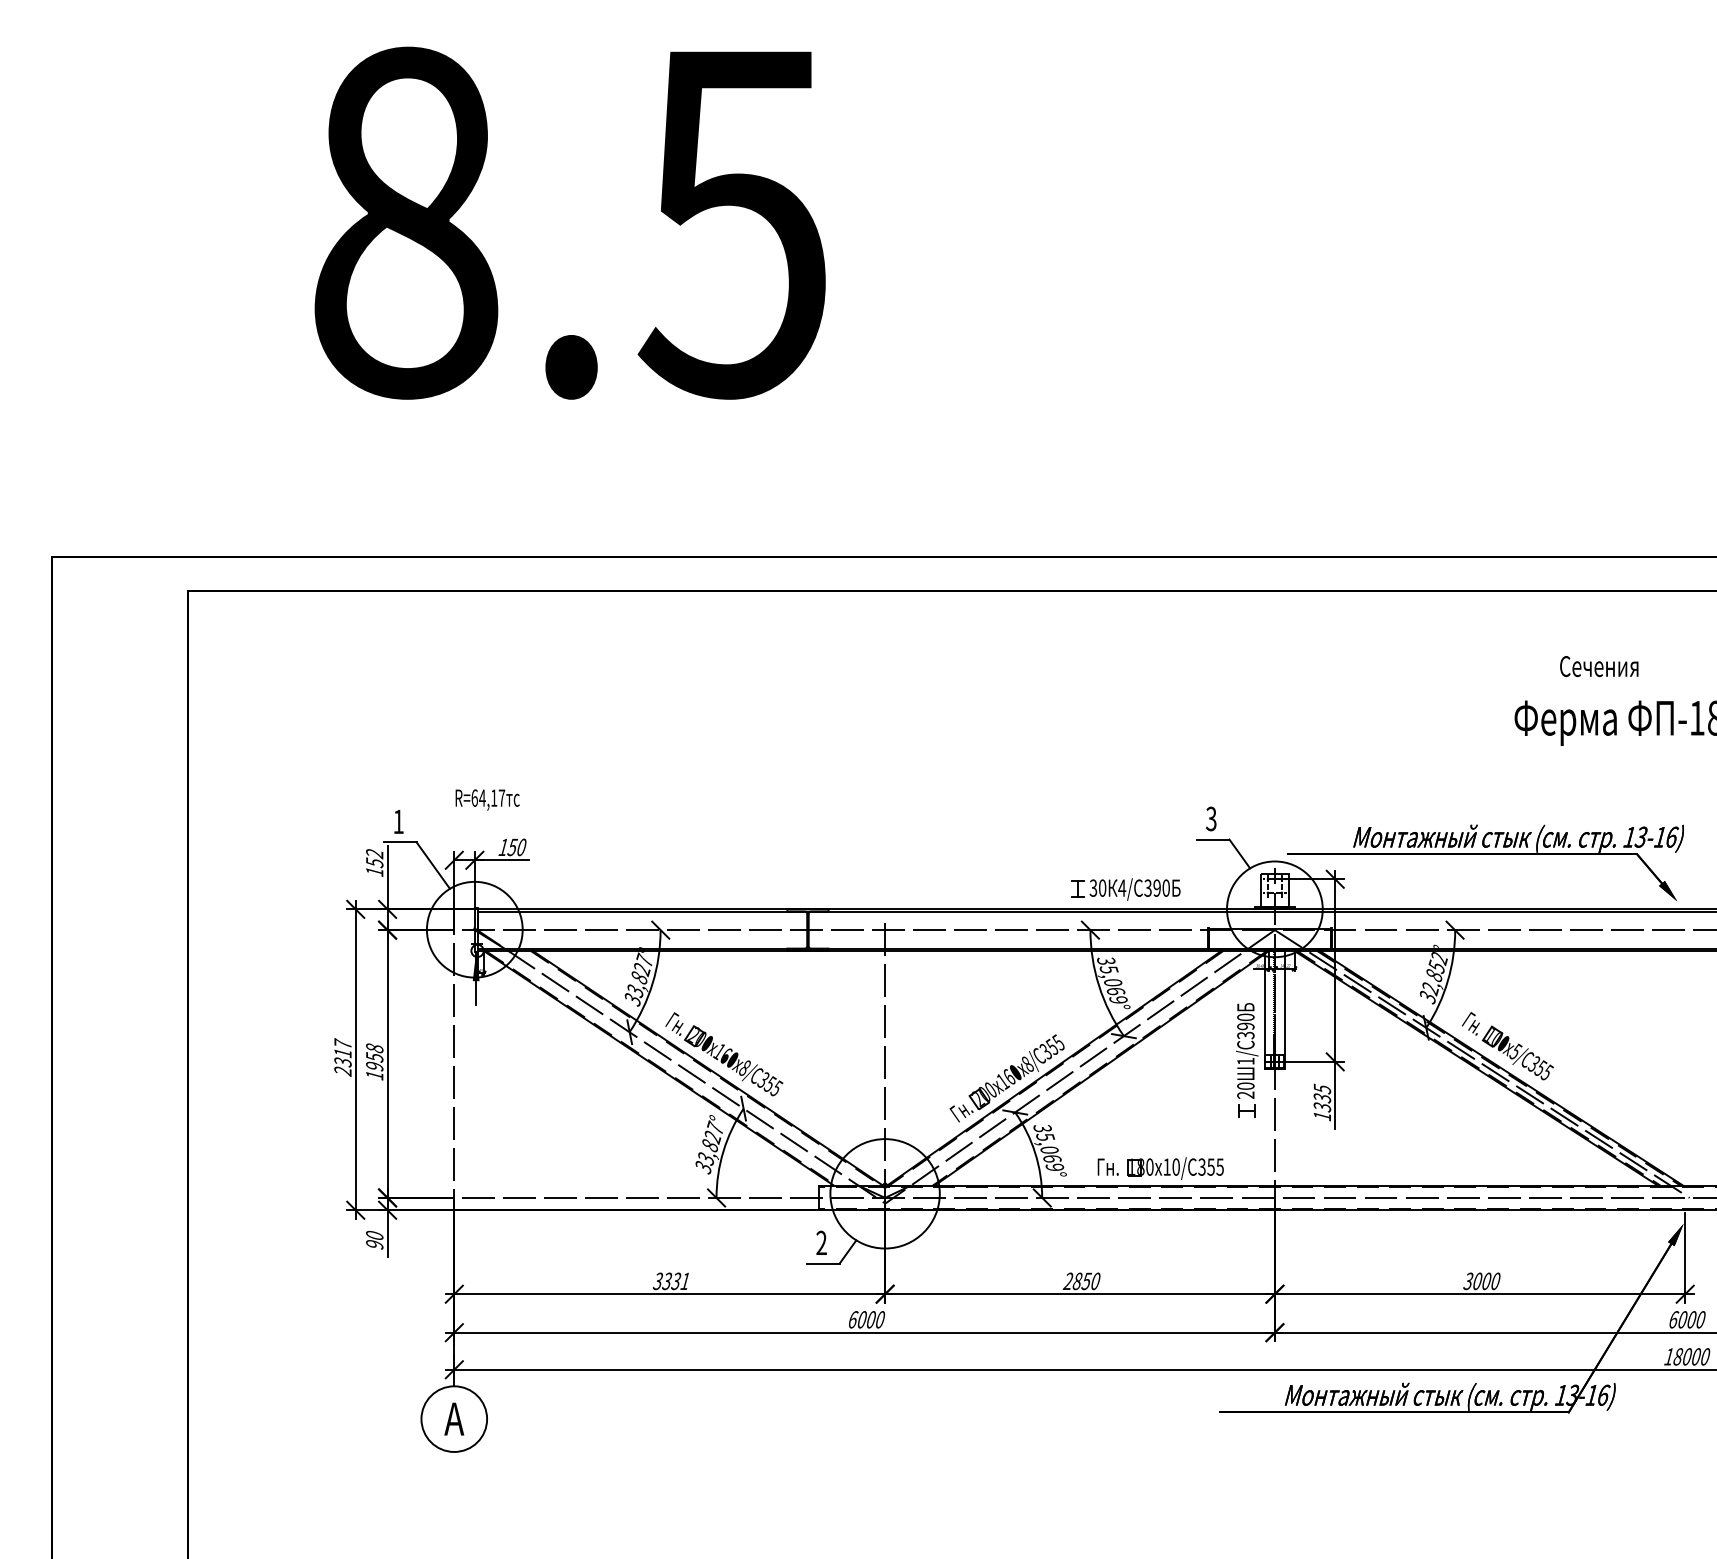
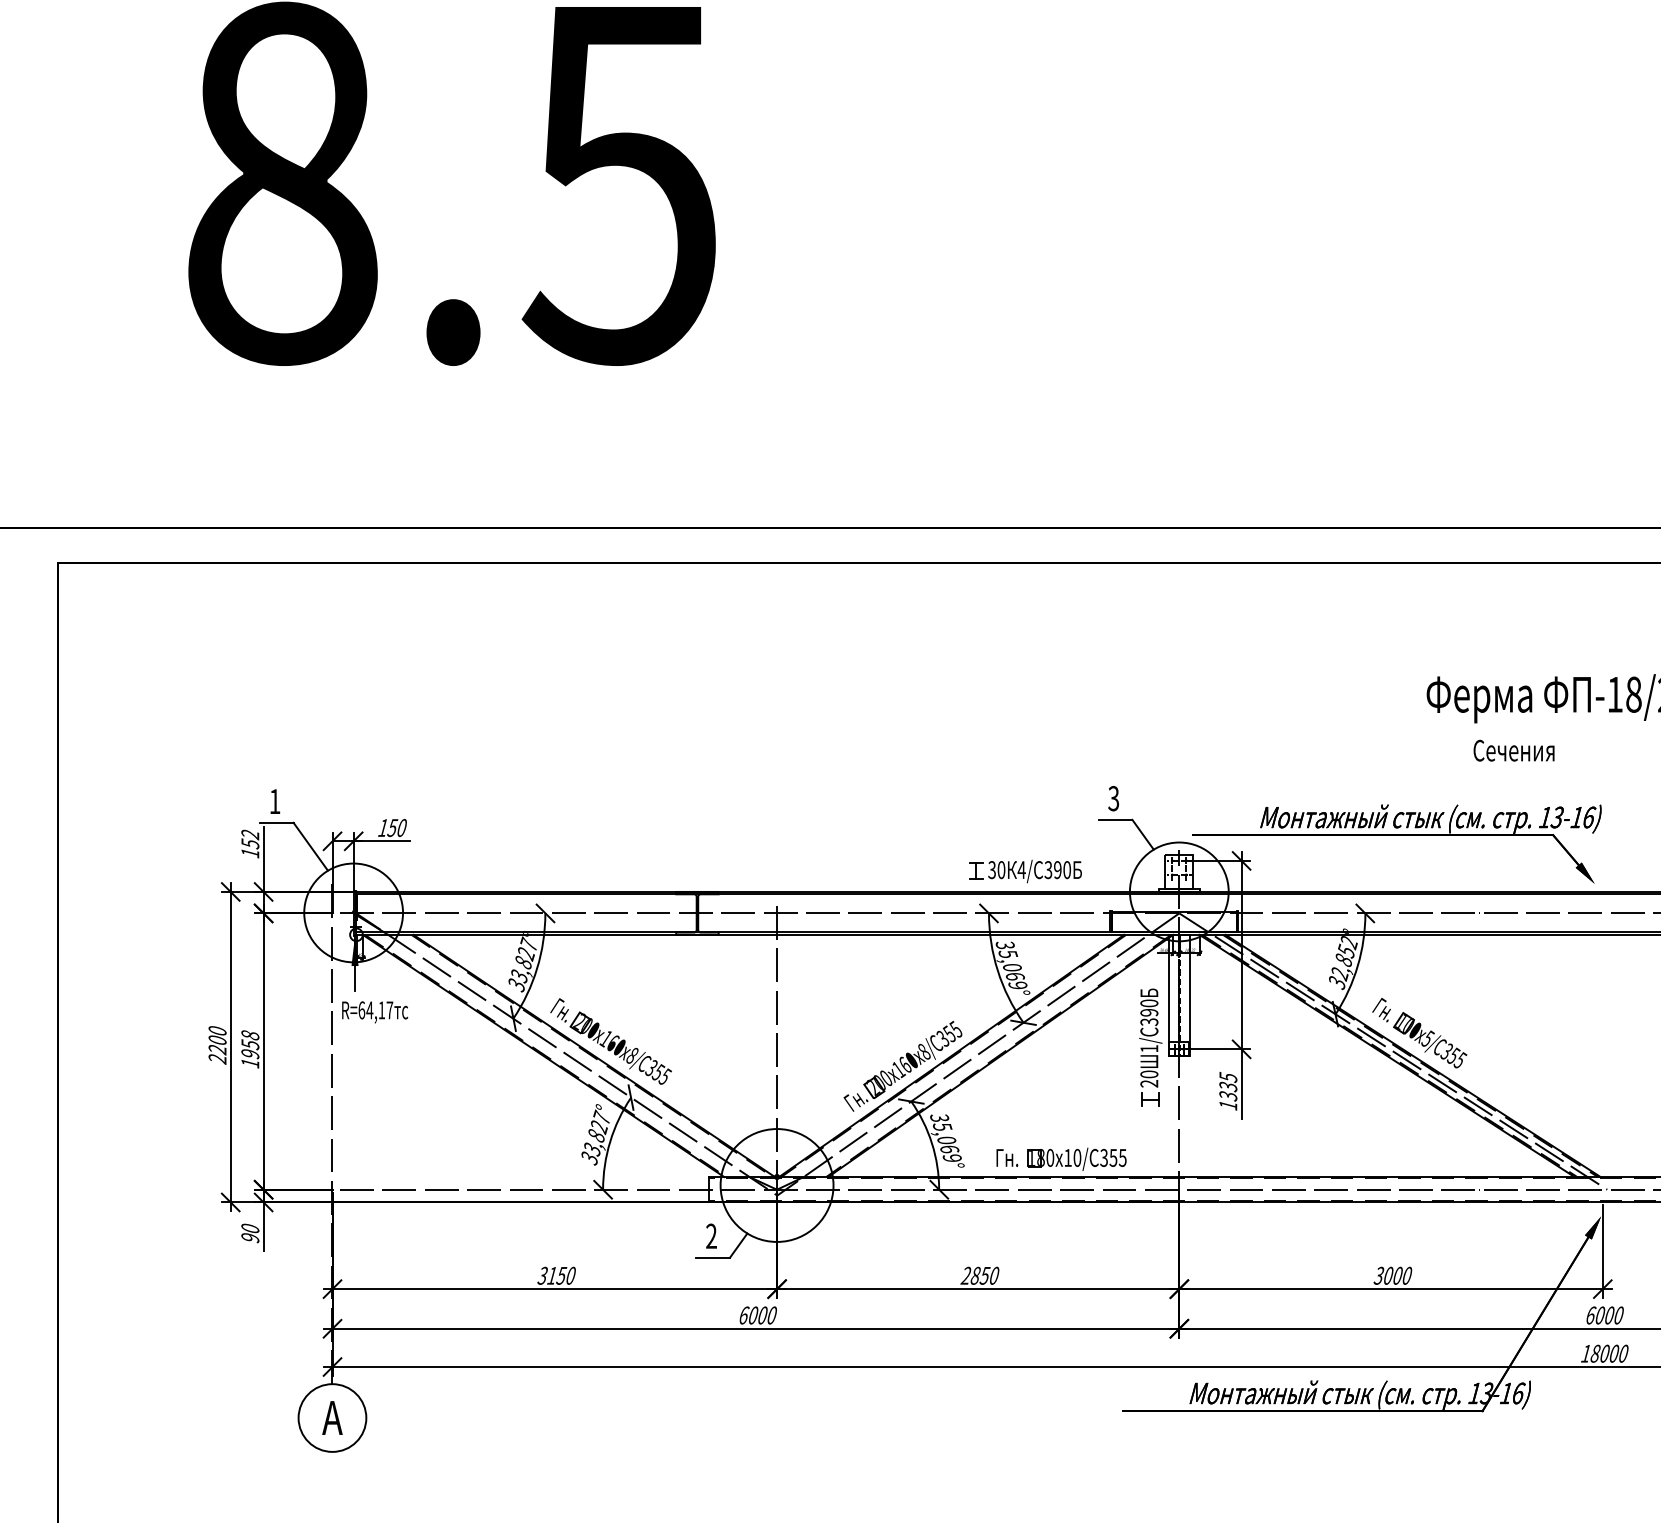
text: (1599, 666) -> (1514, 750), moved
text: (487, 799) -> (374, 1011), moved
text: (342, 1052) -> (217, 1039), 2317 -> 2200
text: (676, 1281) -> (561, 1275), 3331 -> 3150

